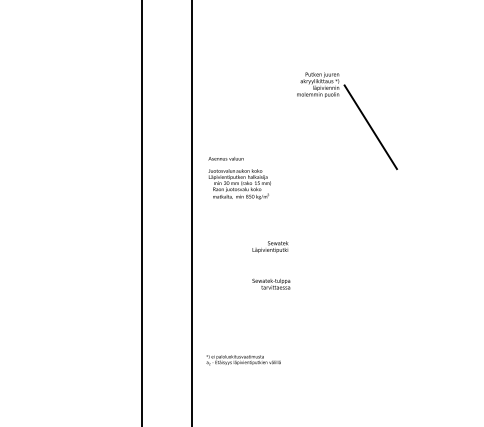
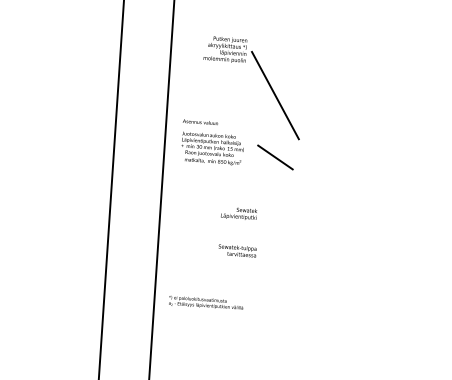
part: (359, 111) -> (265, 79), moved
line: (302, 188) -> (275, 157), added
text: (243, 360) -> (205, 303), moved

